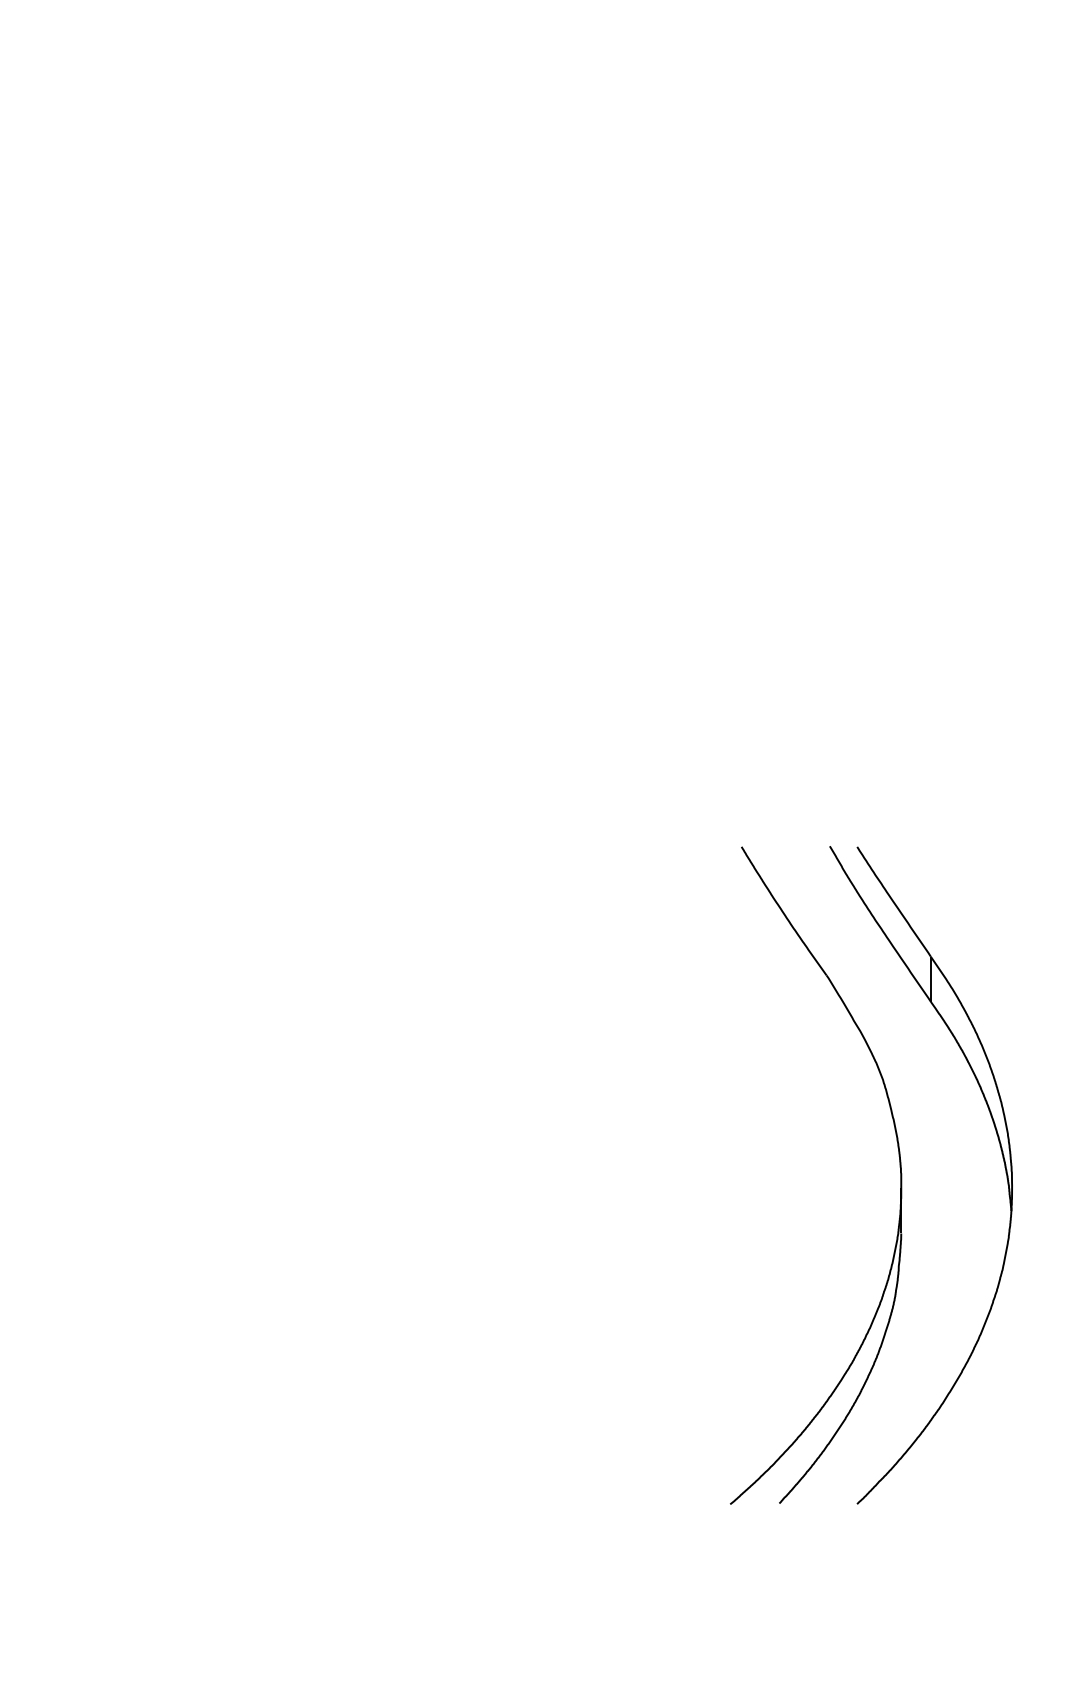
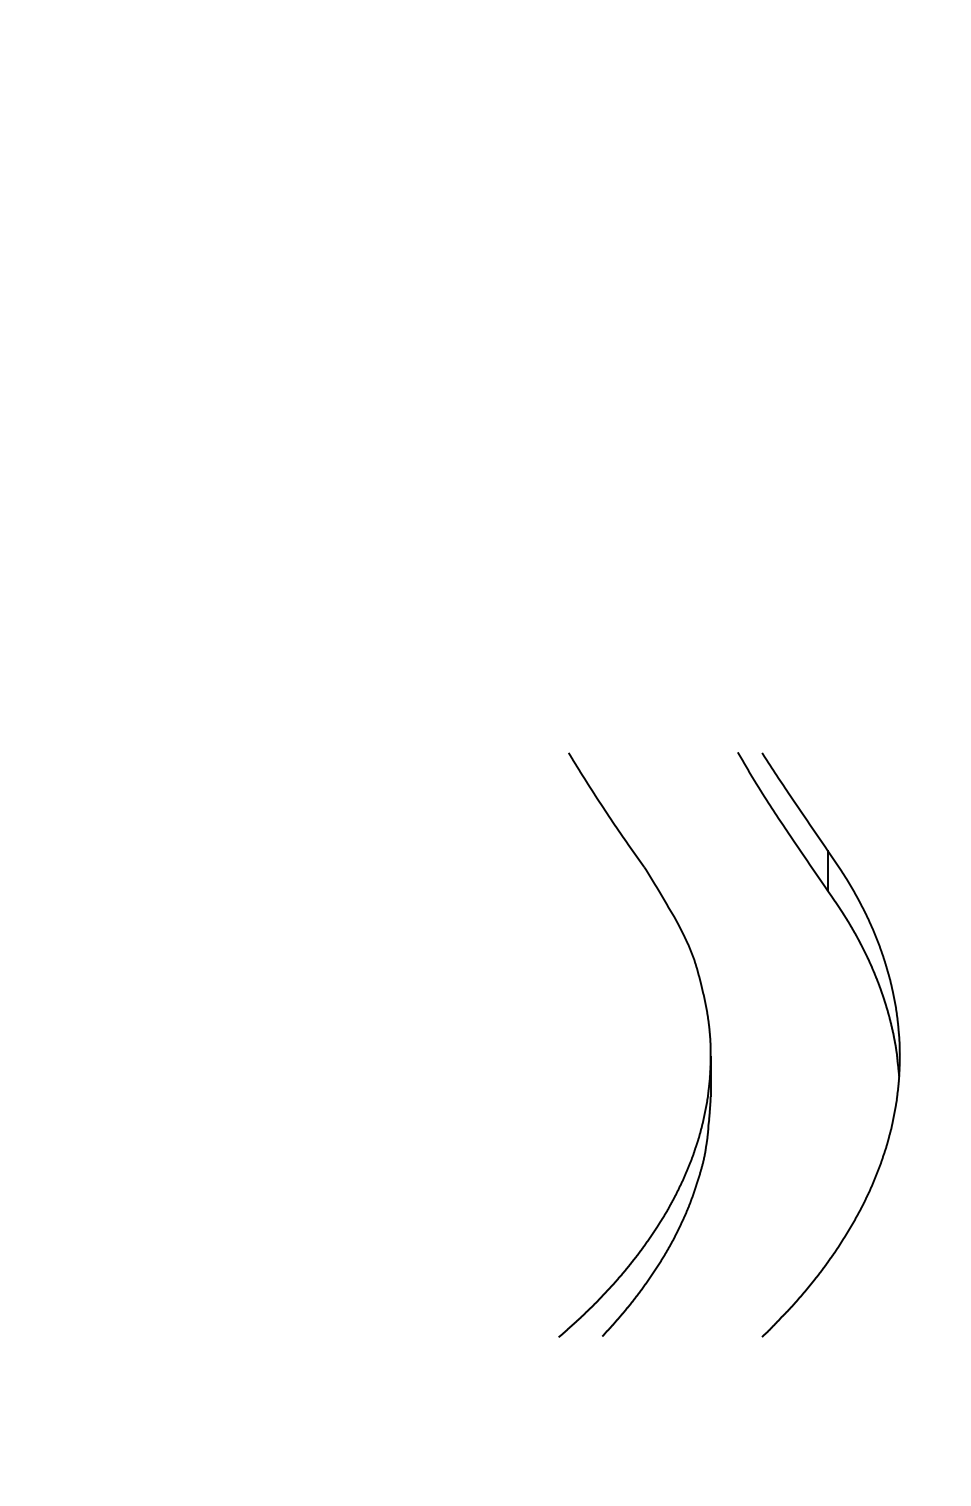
part: (899, 1167) -> (709, 1037), moved

